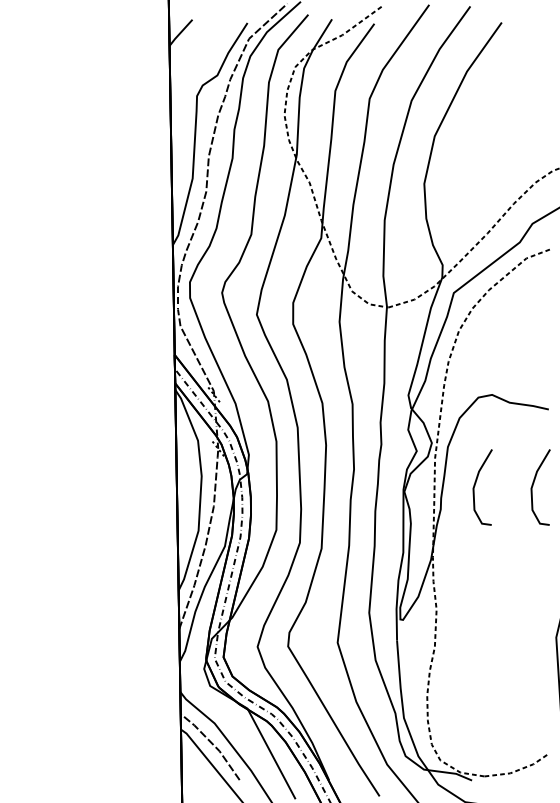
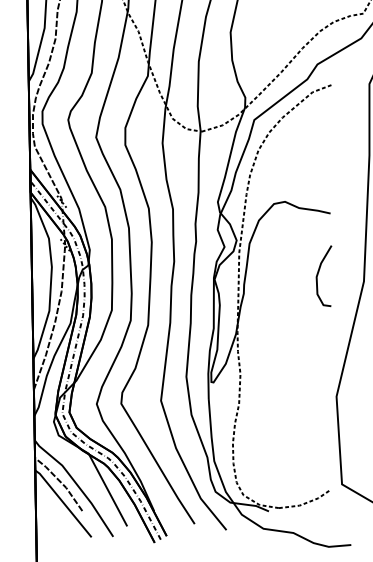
curve: (475, 486) -> (271, 275), removed

